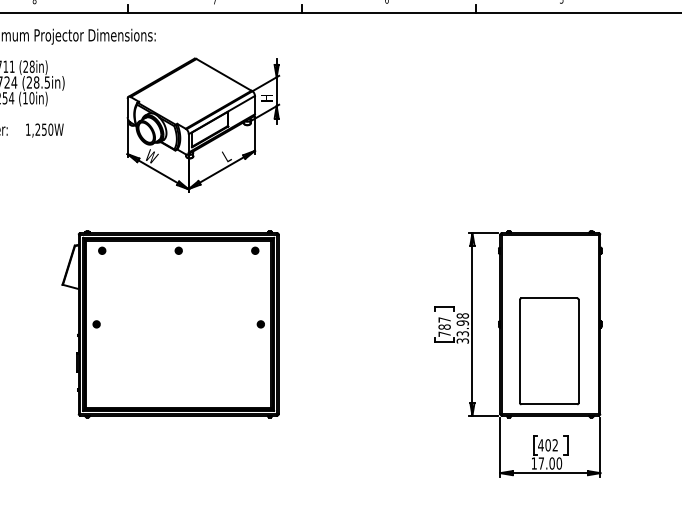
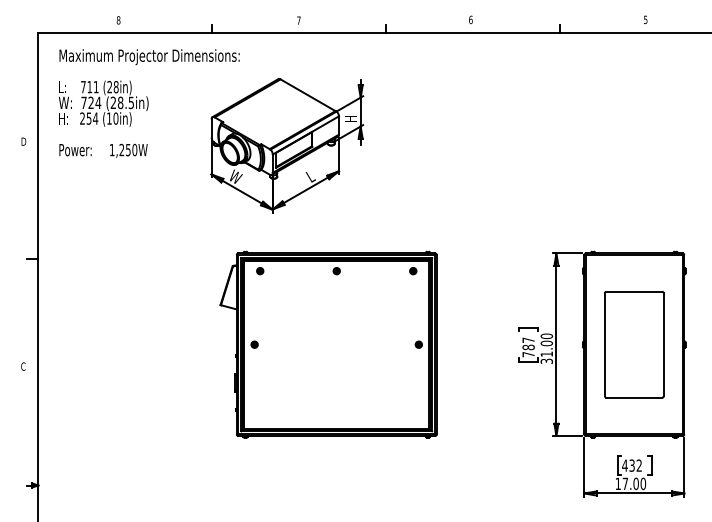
part: (170, 324) -> (328, 344), moved
text: (462, 324) -> (546, 344), 33.98 -> 31.00
part: (549, 351) -> (634, 344), moved
text: (547, 445) -> (631, 465), 402 -> 432

